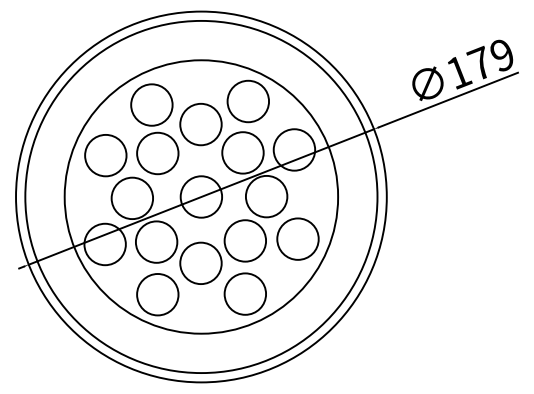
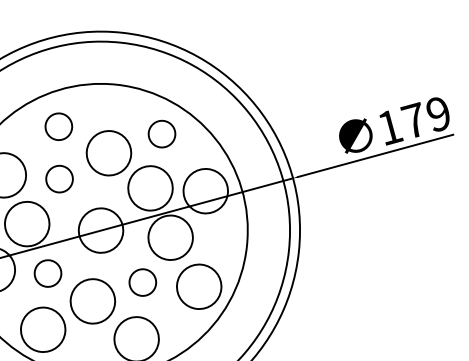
circle: (247, 101) -> (161, 134), size x0.6
circle: (151, 104) -> (58, 126), size x0.6
circle: (157, 153) -> (59, 179), size x0.6
circle: (245, 240) -> (143, 282), size x0.6
circle: (156, 241) -> (47, 272), size x0.6

